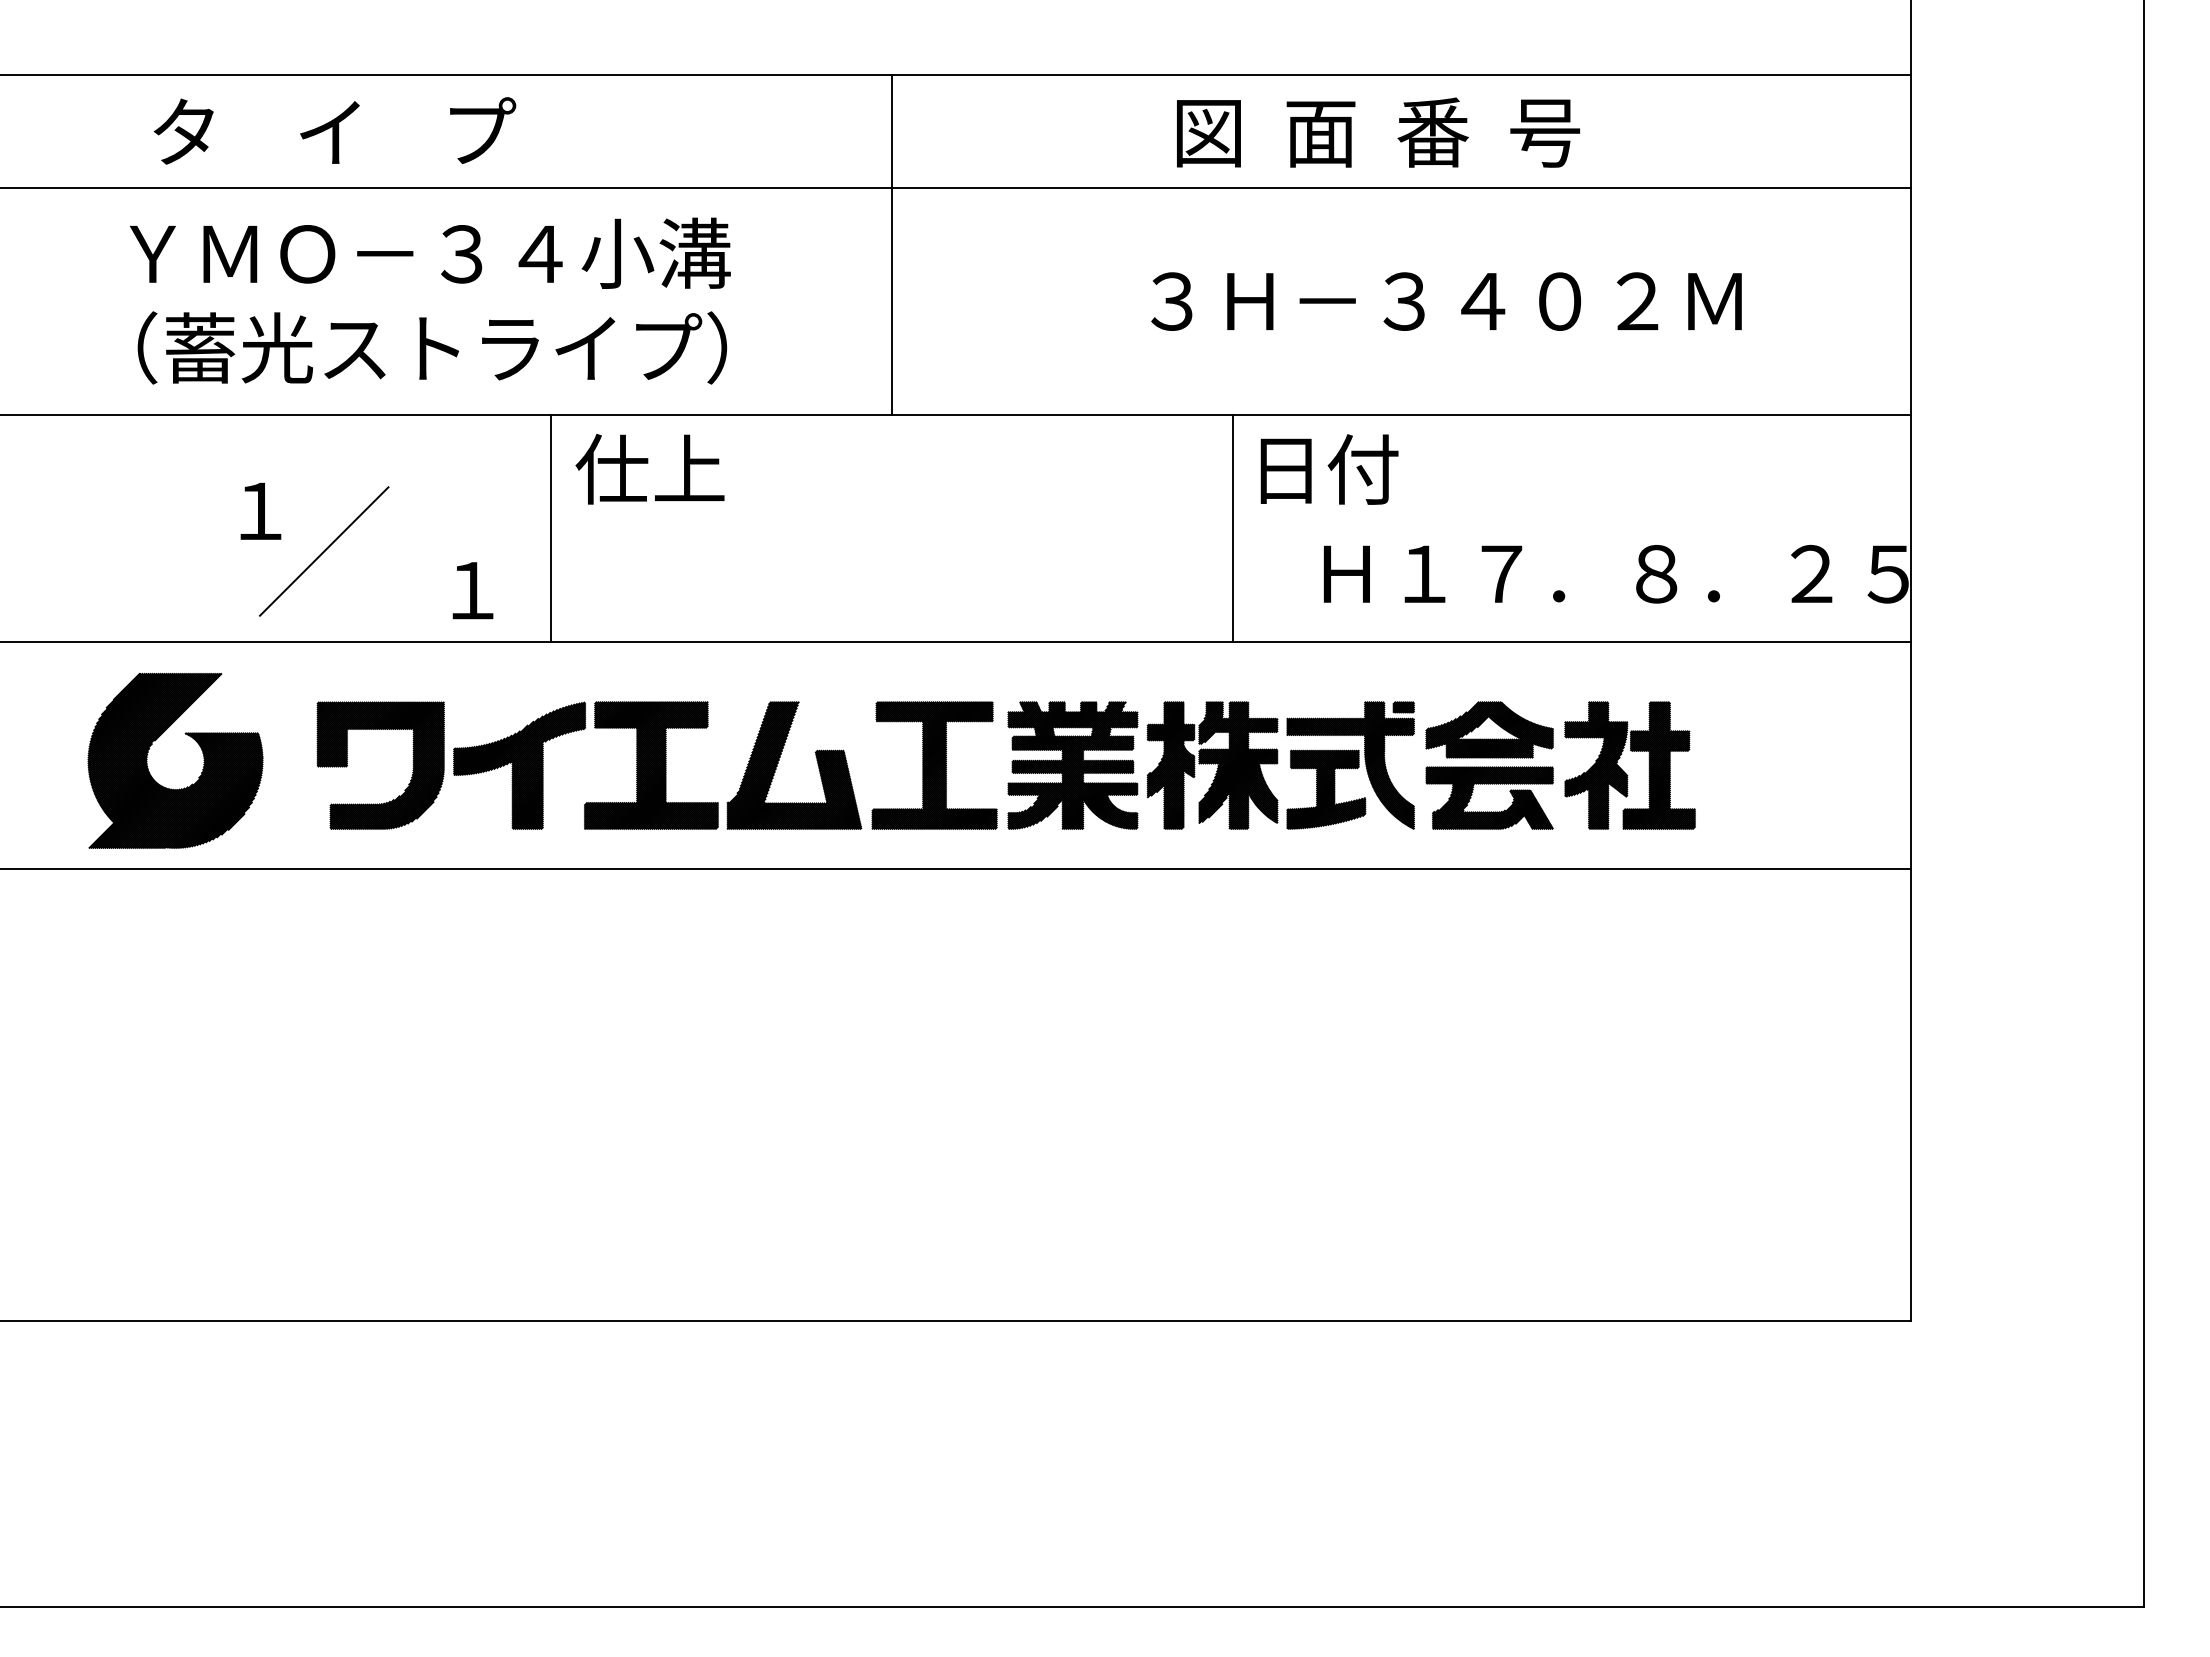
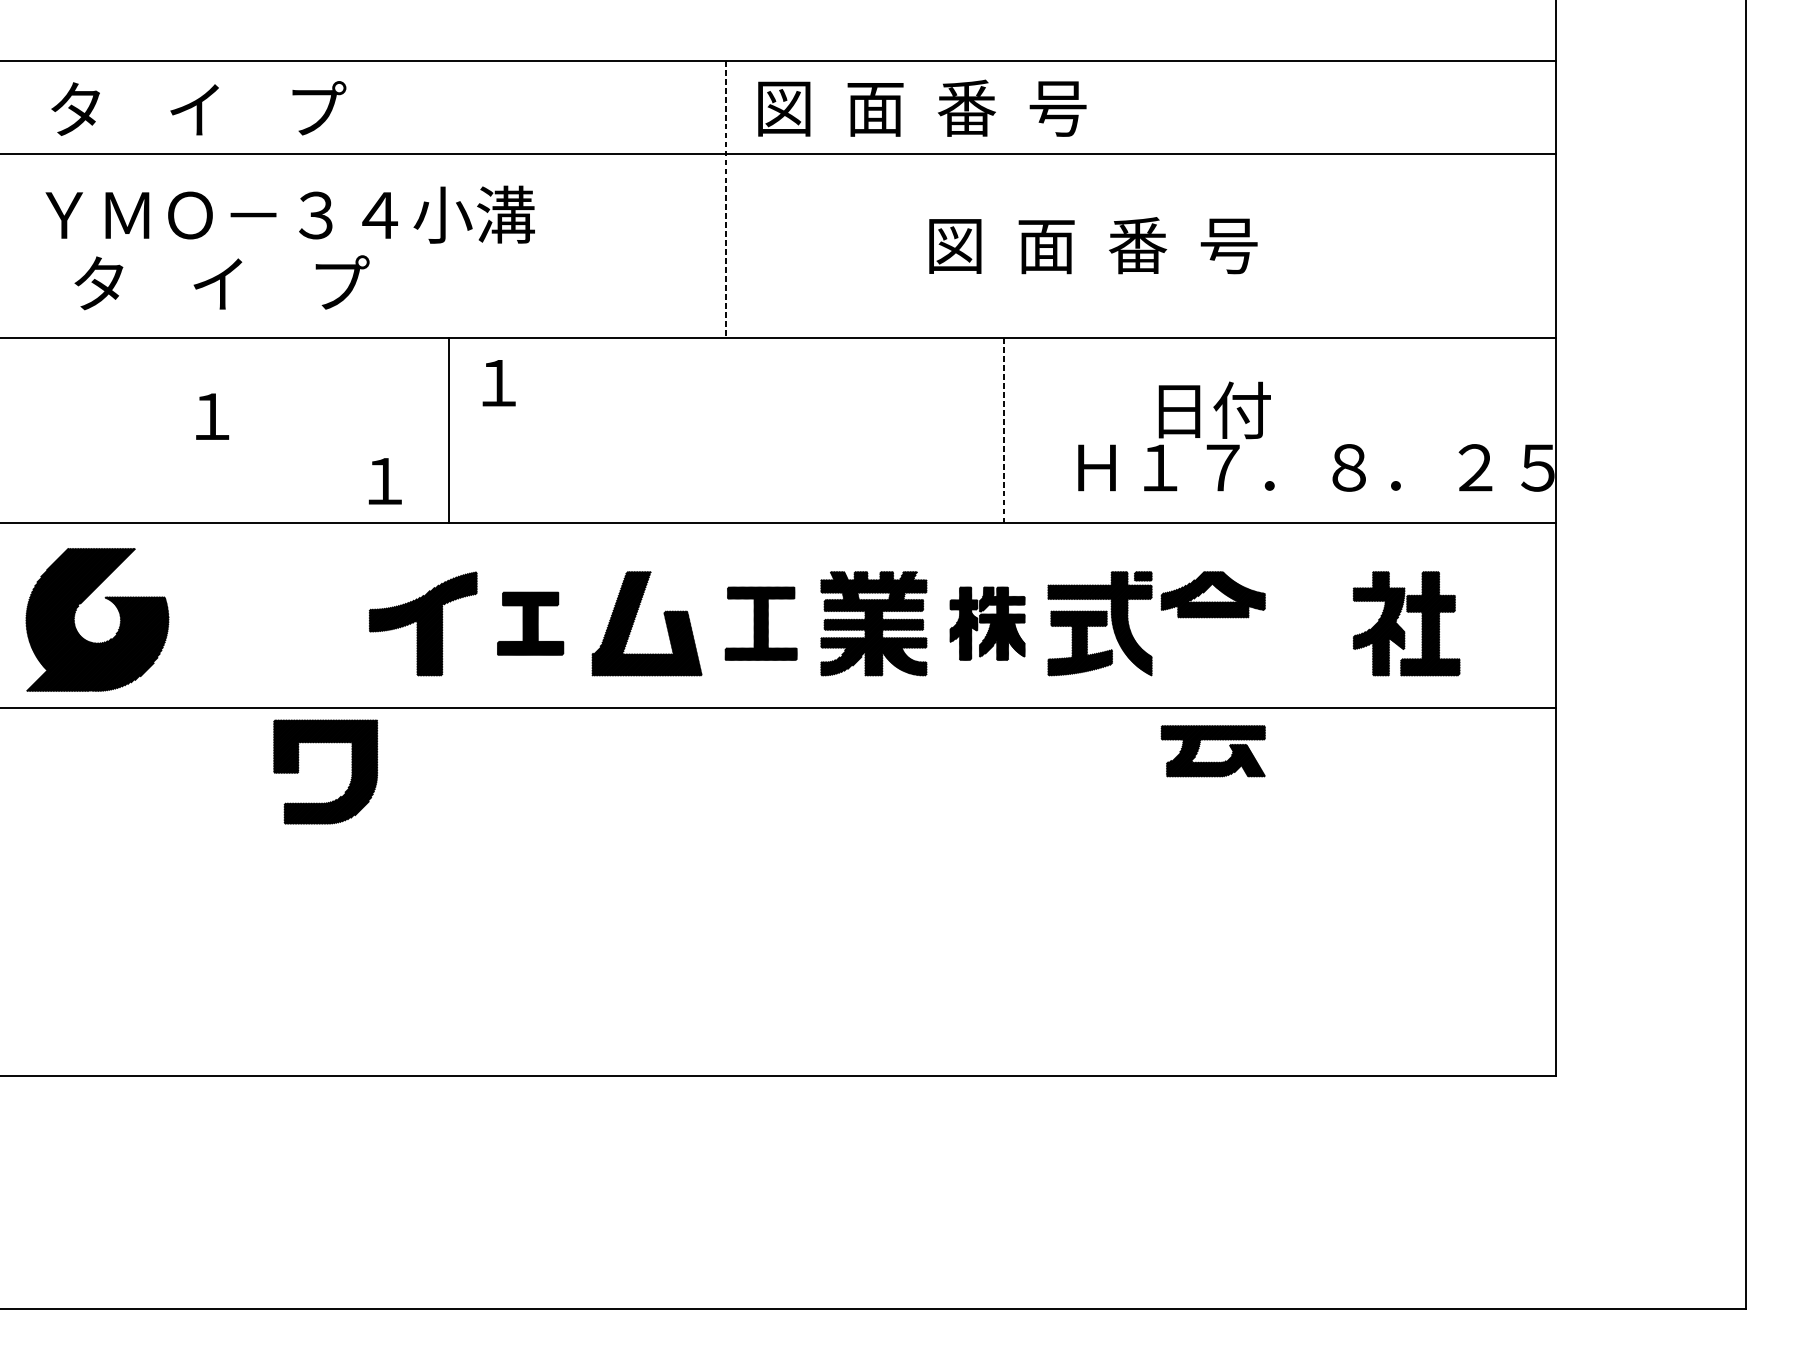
text: (334, 130) -> (198, 108), moved
text: (1378, 132) -> (922, 108), moved
line: (891, 245) -> (726, 200), solid -> dashed
text: (430, 252) -> (290, 214), moved
text: (1441, 301) -> (1174, 245), ３Ｈ－３４０２Ｍ -> 図  面  番  号
text: (409, 347) -> (333, 283), （蓄光ストライプ） -> タ    イ    プ
text: (649, 468) -> (529, 381), 仕上 -> １
text: (1329, 469) -> (1214, 410), moved
line: (1232, 528) -> (1003, 430), solid -> dashed
line: (324, 551) -> (264, 449), removed
part: (190, 737) -> (109, 600), moved
part: (412, 764) -> (351, 771), moved
part: (651, 765) -> (530, 623), size x0.6
part: (934, 765) -> (761, 623), size x0.7
part: (1212, 765) -> (987, 623), size x0.7
part: (1623, 770) -> (1401, 627), moved
part: (1489, 784) -> (1213, 740), moved

